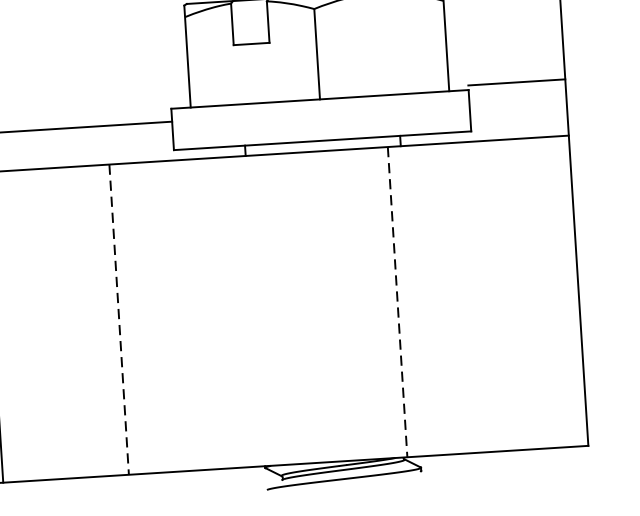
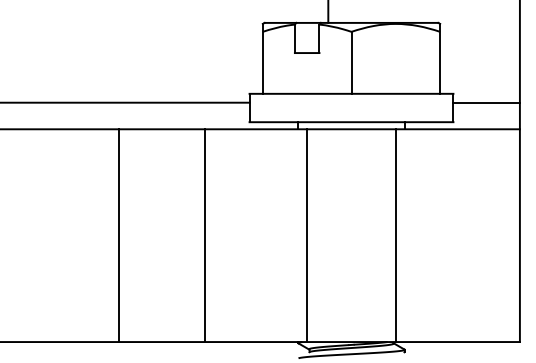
line: (516, 82) -> (486, 102), moved
line: (397, 303) -> (395, 236), dashed -> solid
line: (268, 310) -> (307, 235), added
line: (118, 320) -> (204, 236), dashed -> solid

